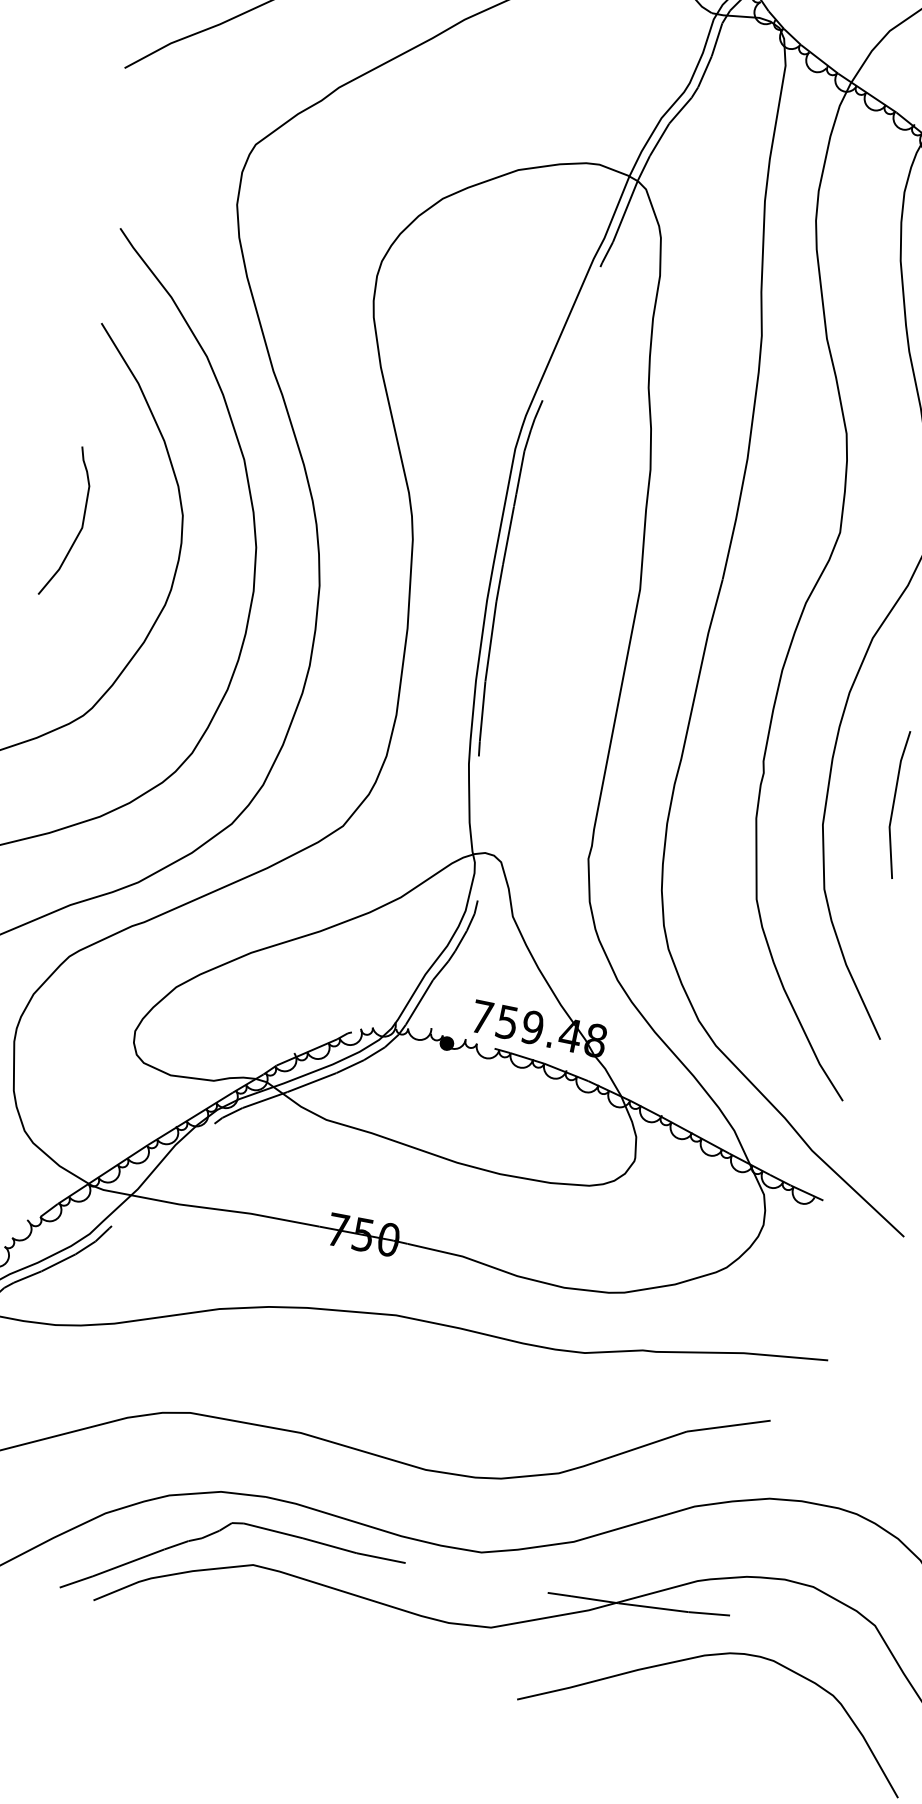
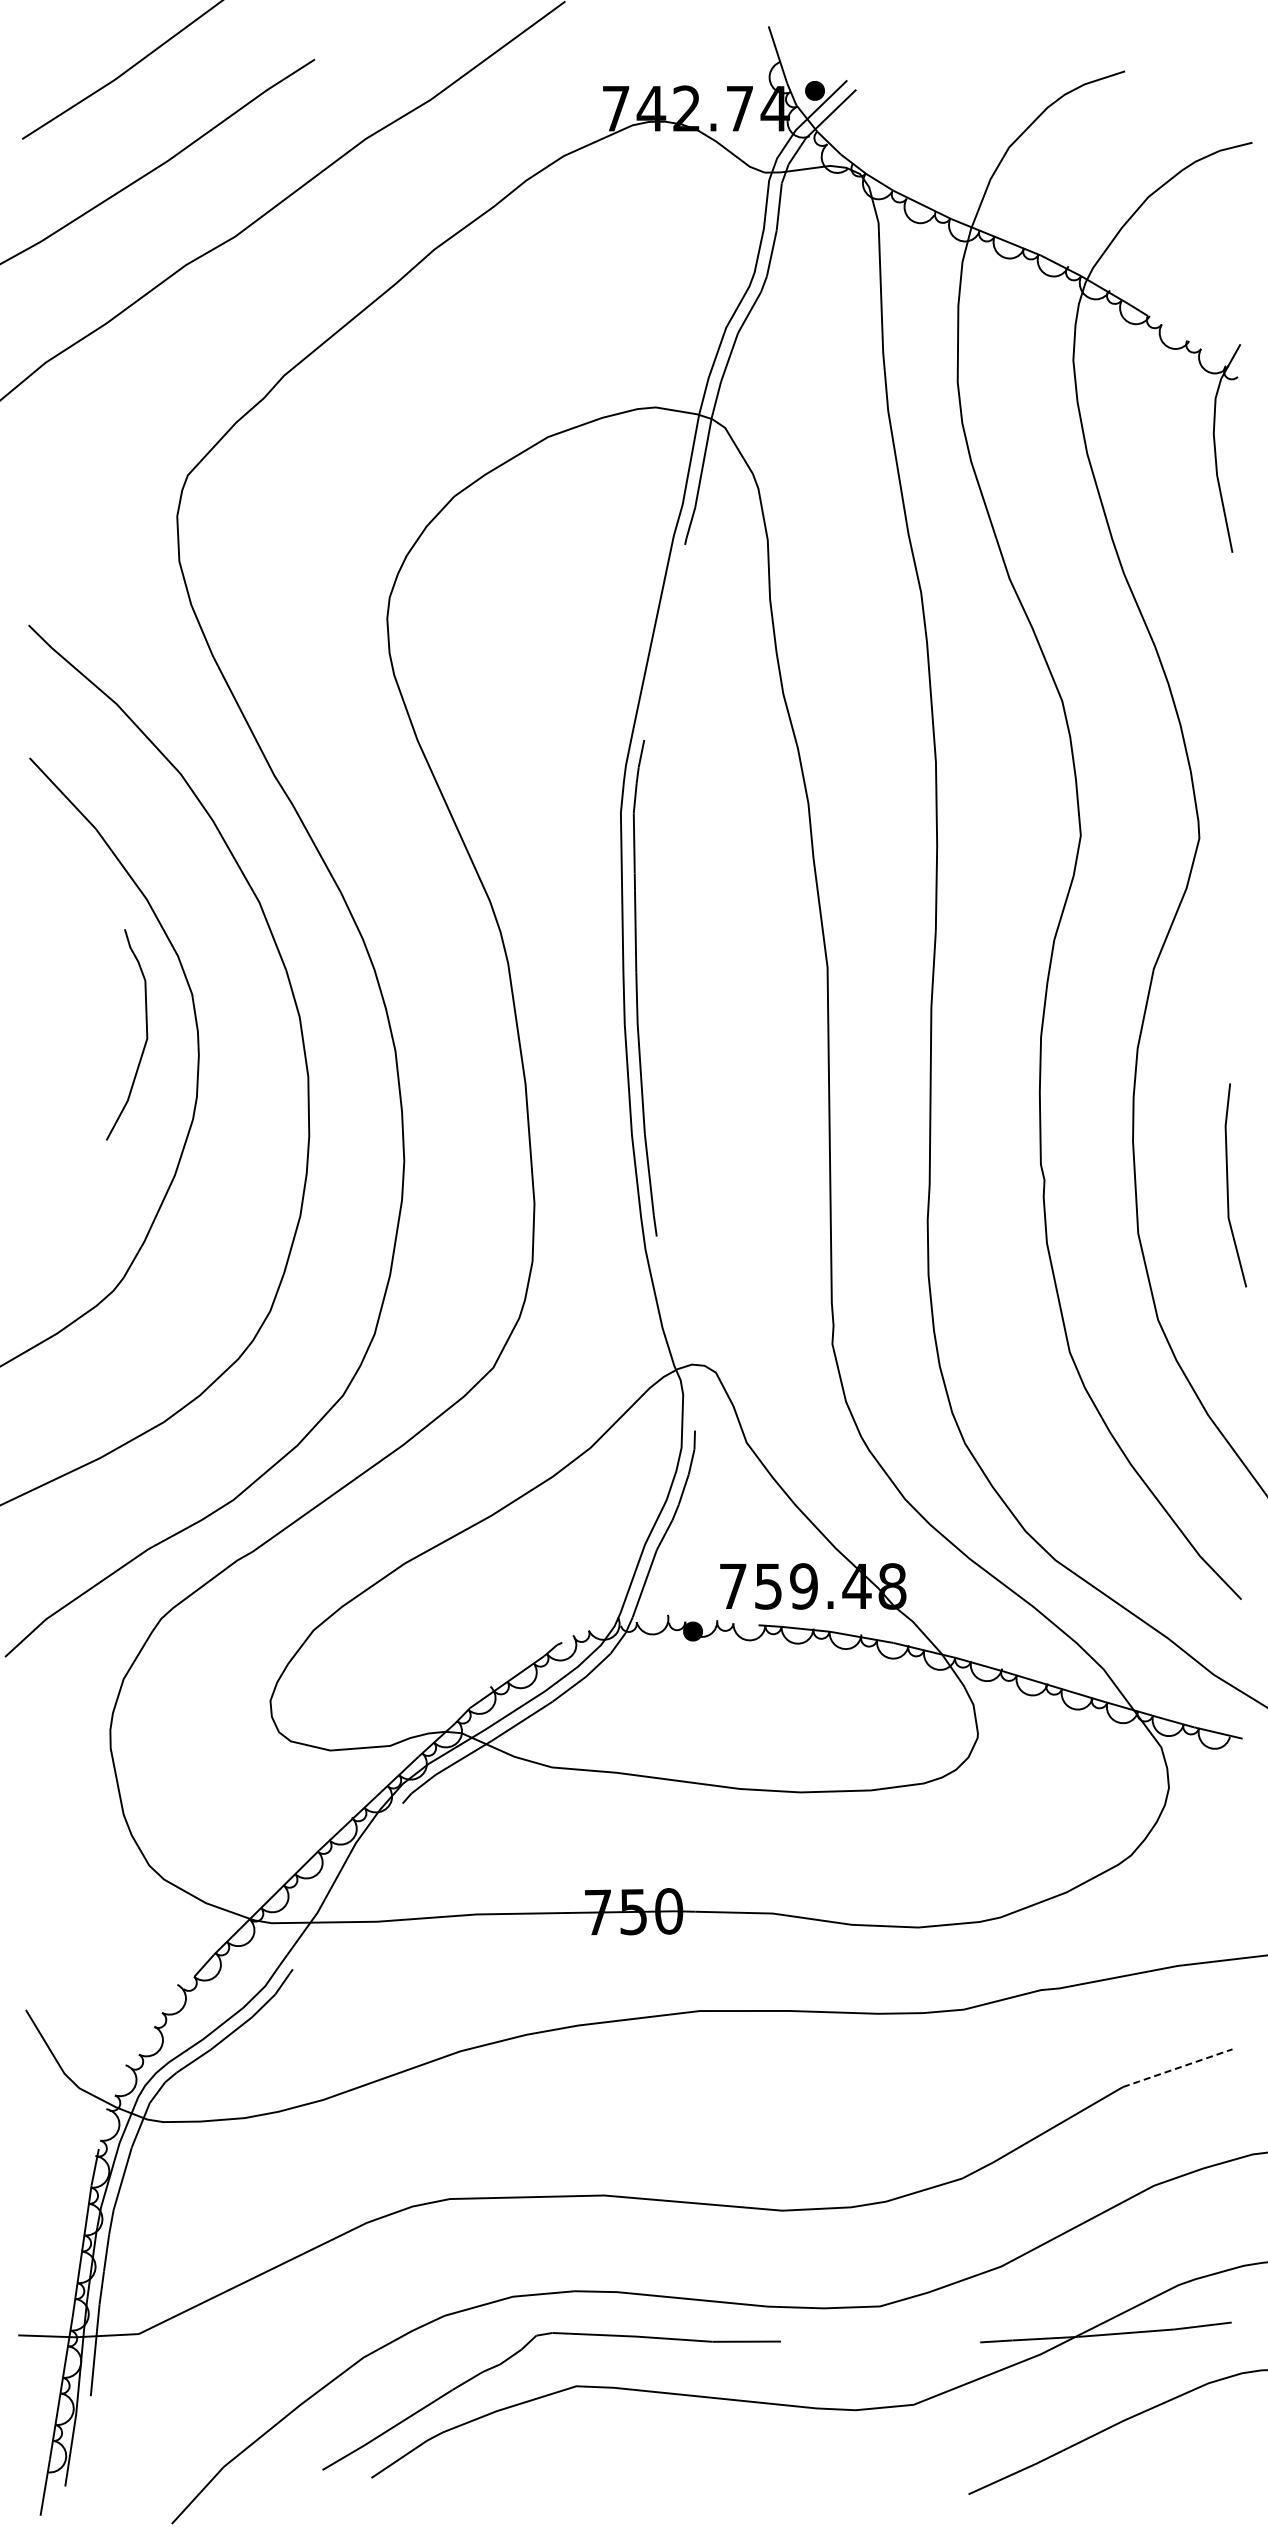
curve: (80, 528) -> (145, 1040), moved
line: (728, 1426) -> (1177, 2068), solid -> dashed

